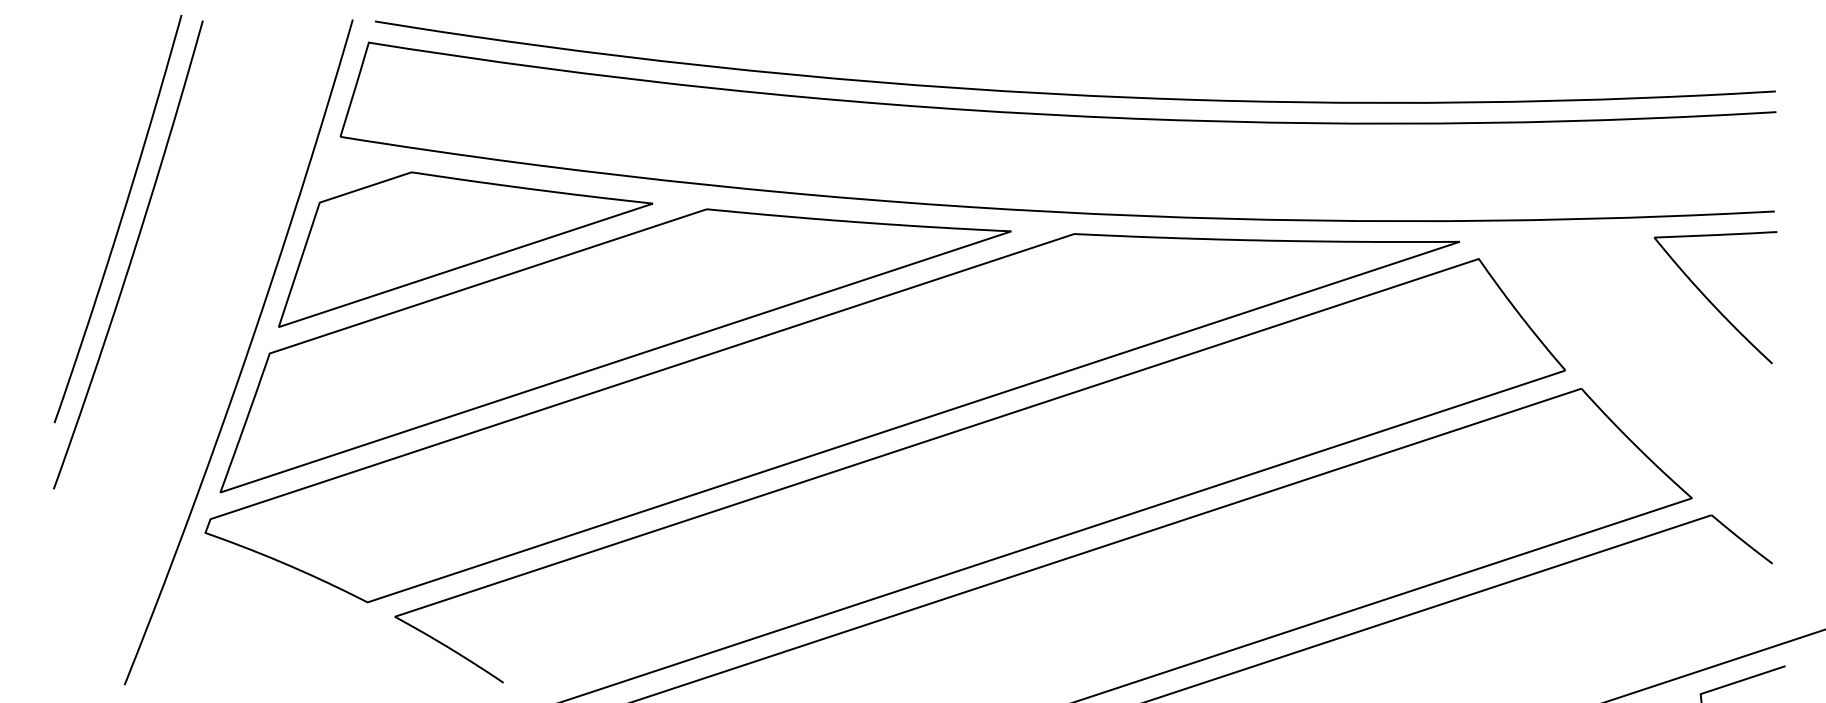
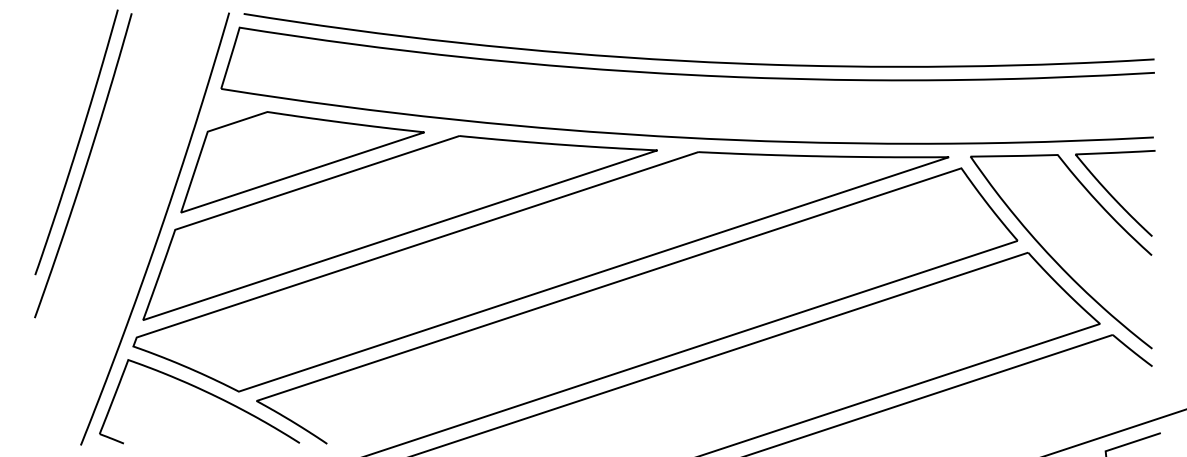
curve: (1621, 397) -> (1054, 258), added
part: (313, 602) -> (203, 391), added

